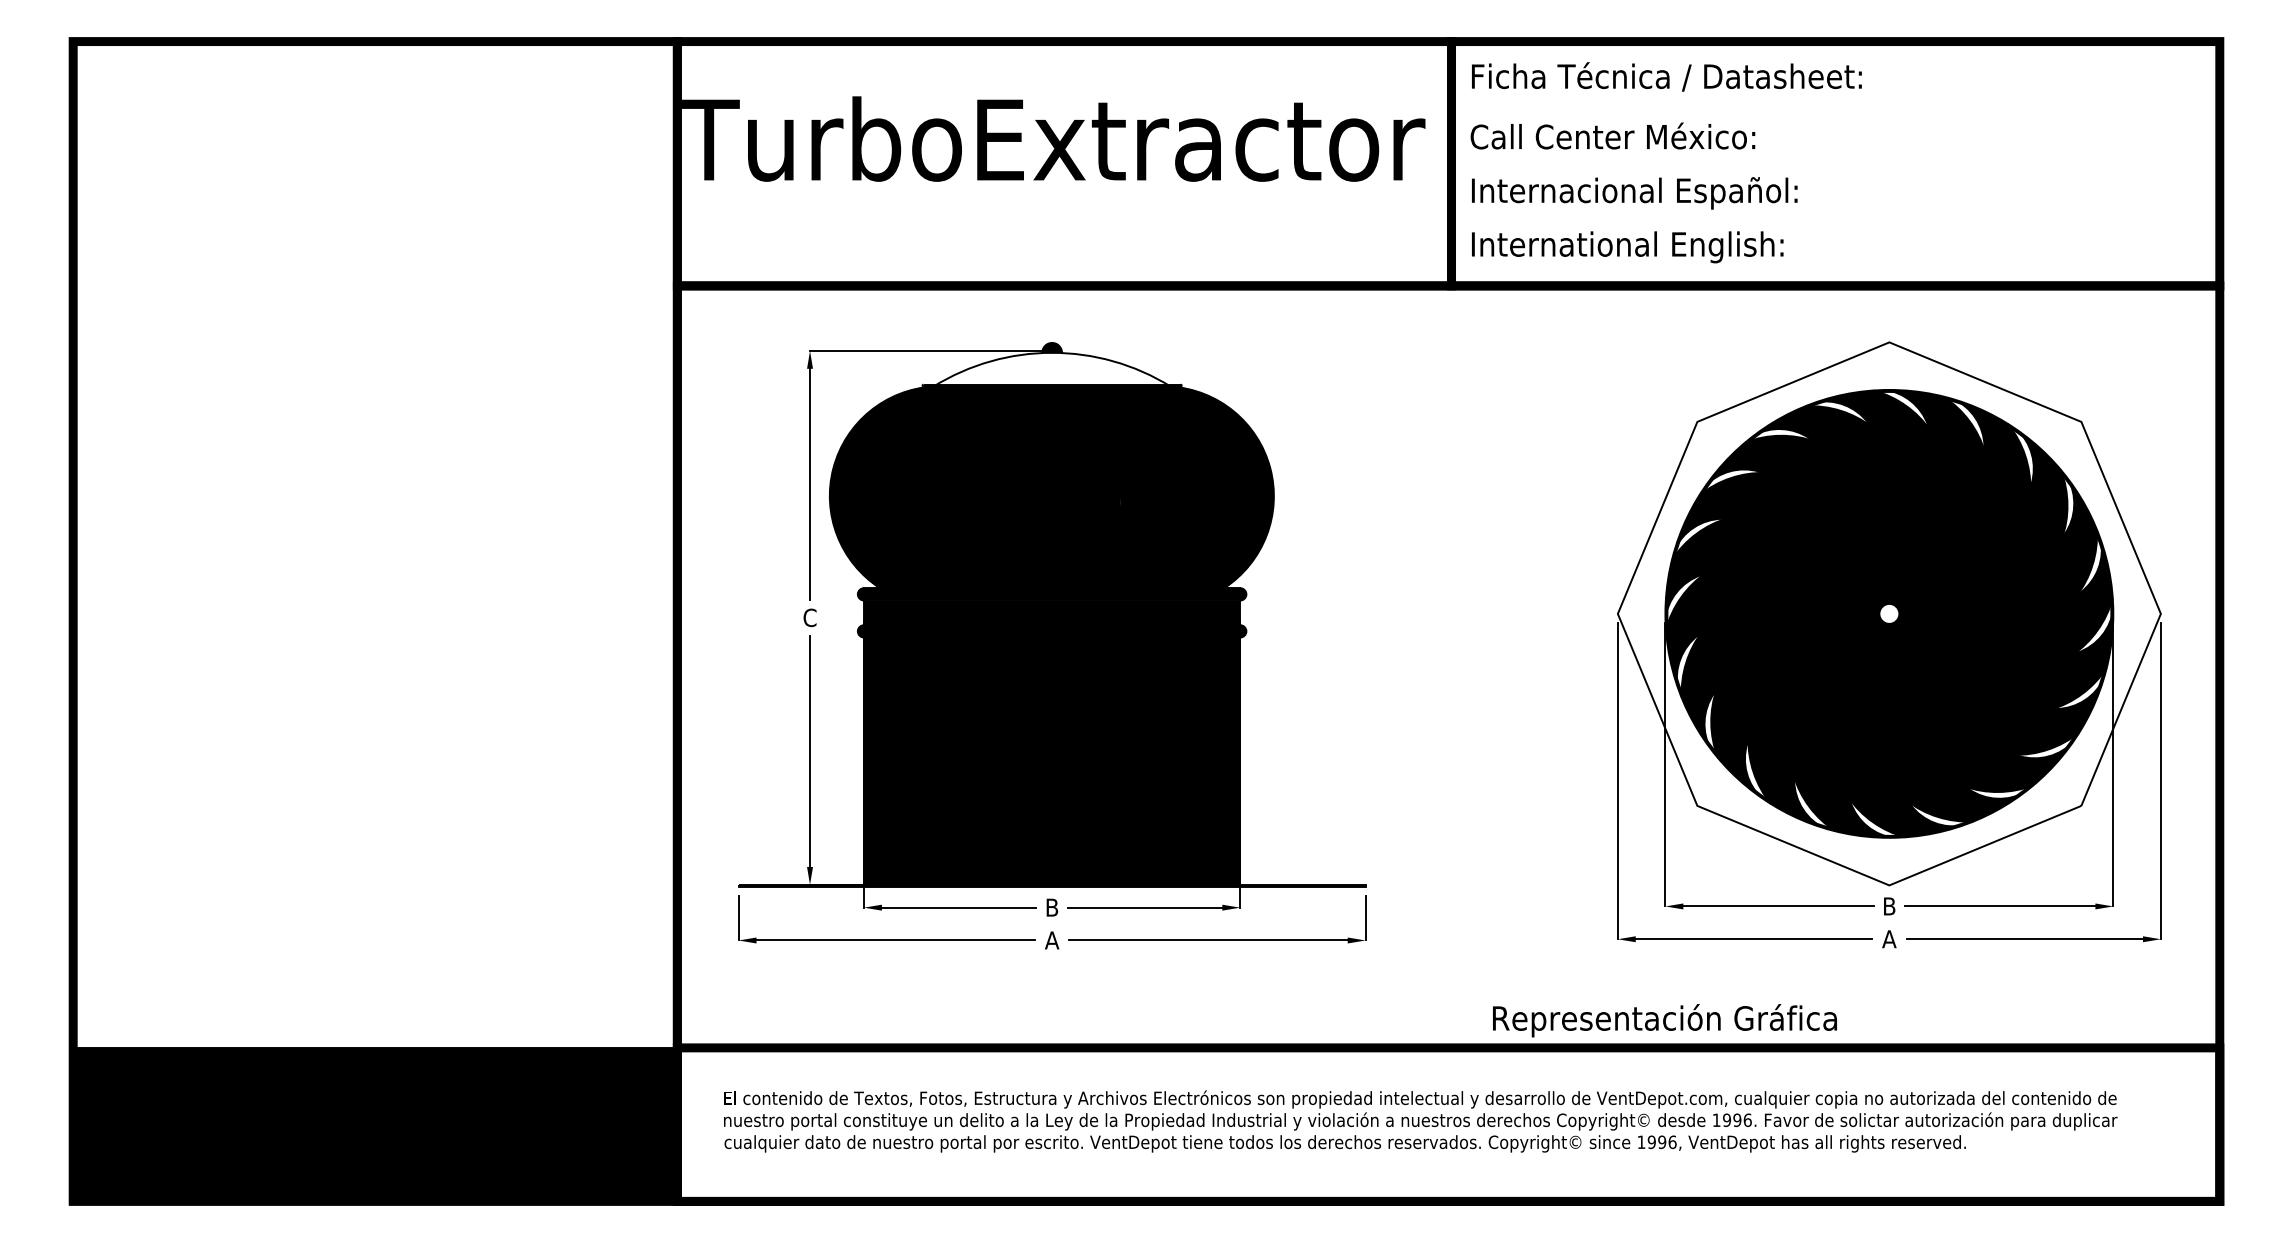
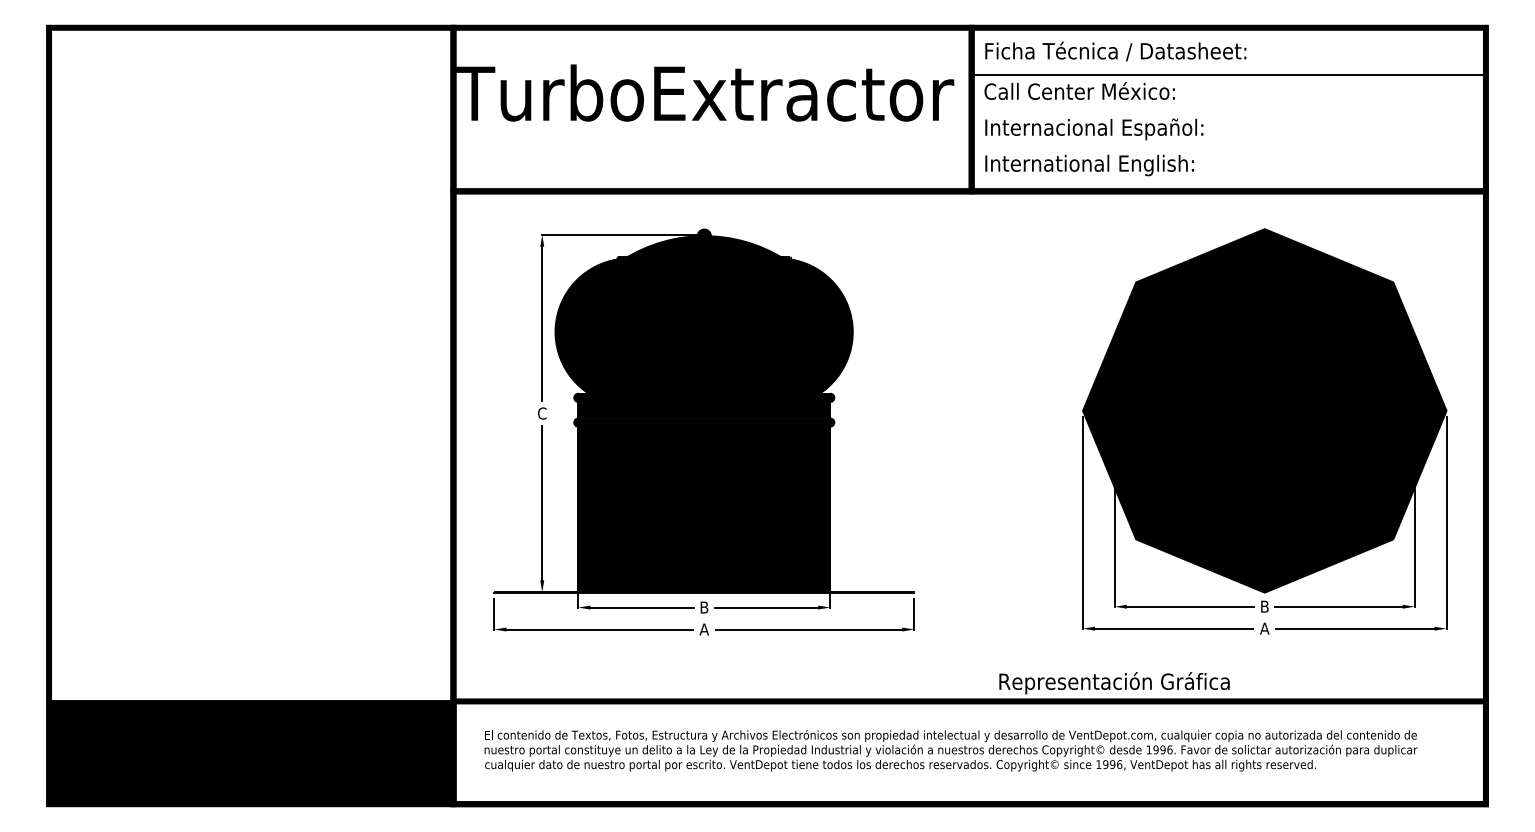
line: (1835, 111) -> (1228, 74), added
fill: (1050, 369) -> (703, 247), added
fill: (1888, 613) -> (1264, 410), added
fill: (1888, 613) -> (1264, 410), added

